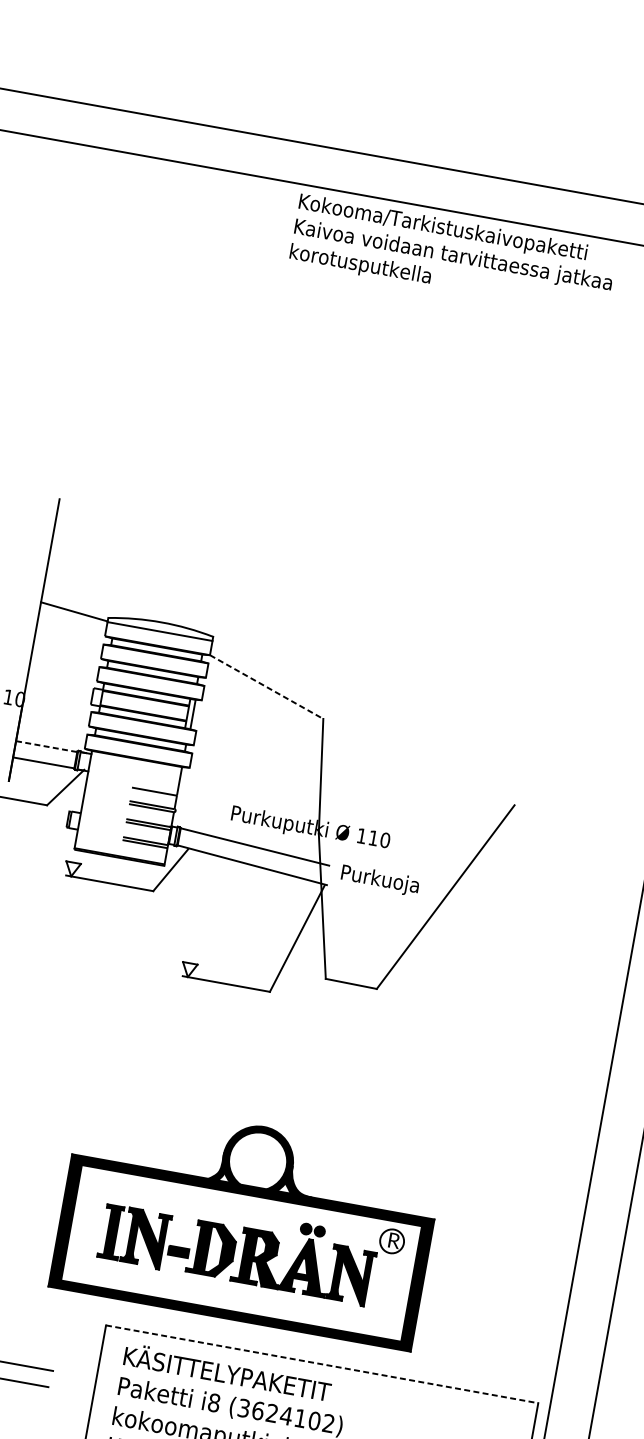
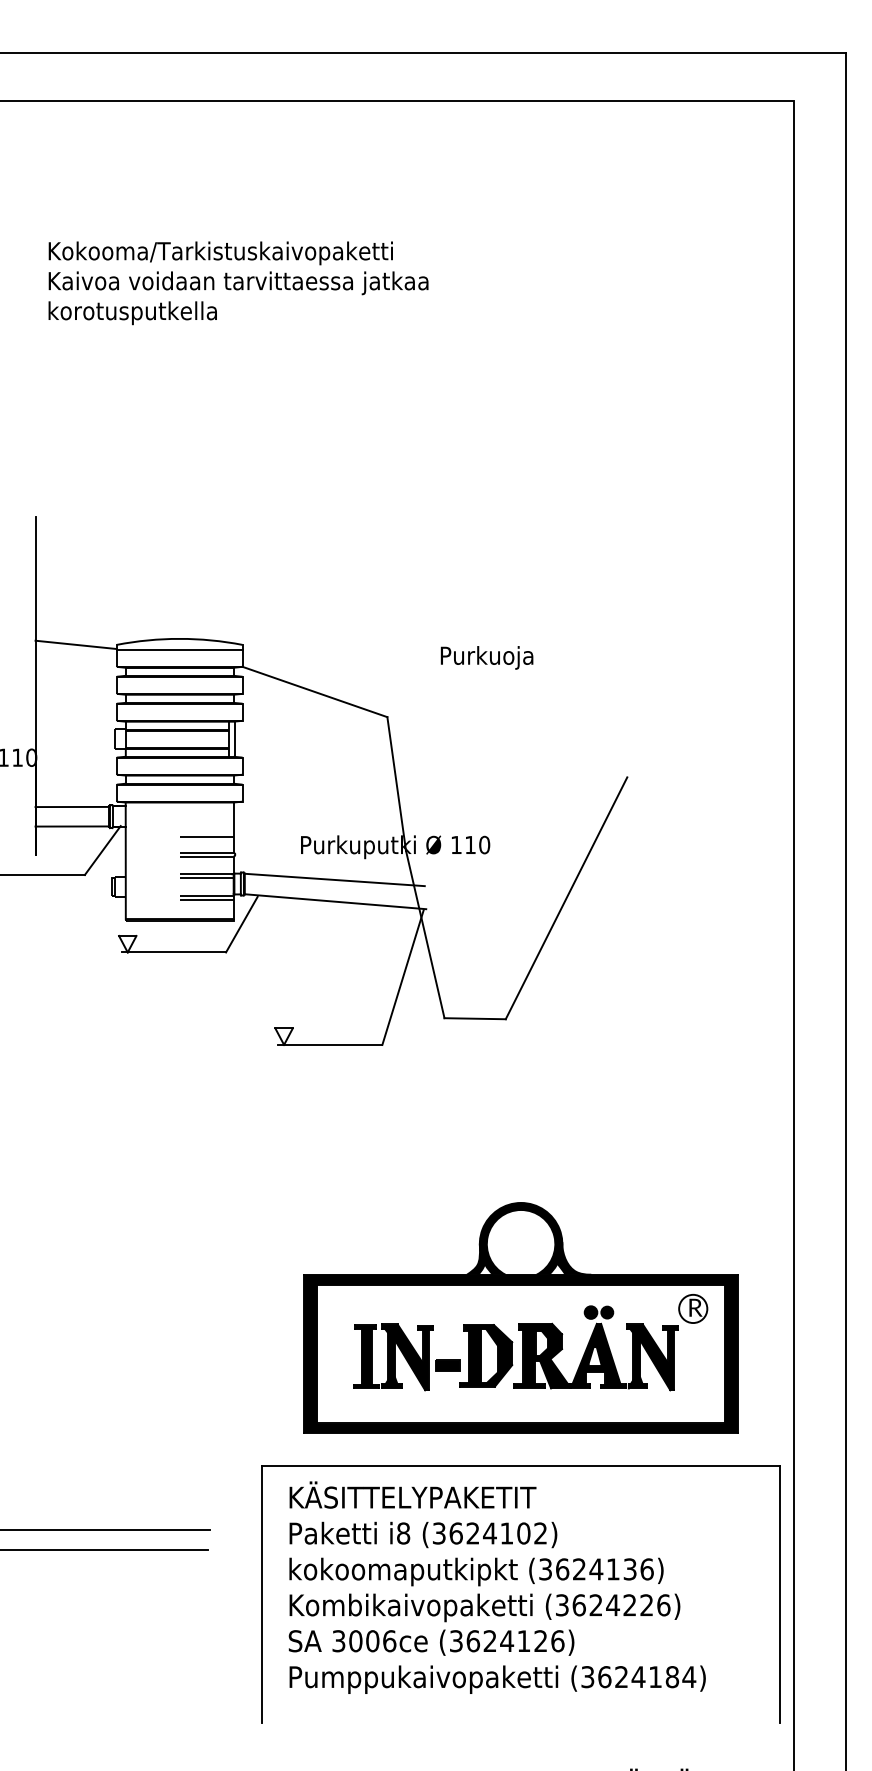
text: (453, 256) -> (238, 283), moved
line: (266, 687) -> (314, 692), dashed -> solid
line: (46, 747) -> (72, 807), dashed -> solid
text: (379, 880) -> (486, 657), moved
part: (246, 1222) -> (520, 1317), moved
line: (321, 1364) -> (520, 1466), dashed -> solid

